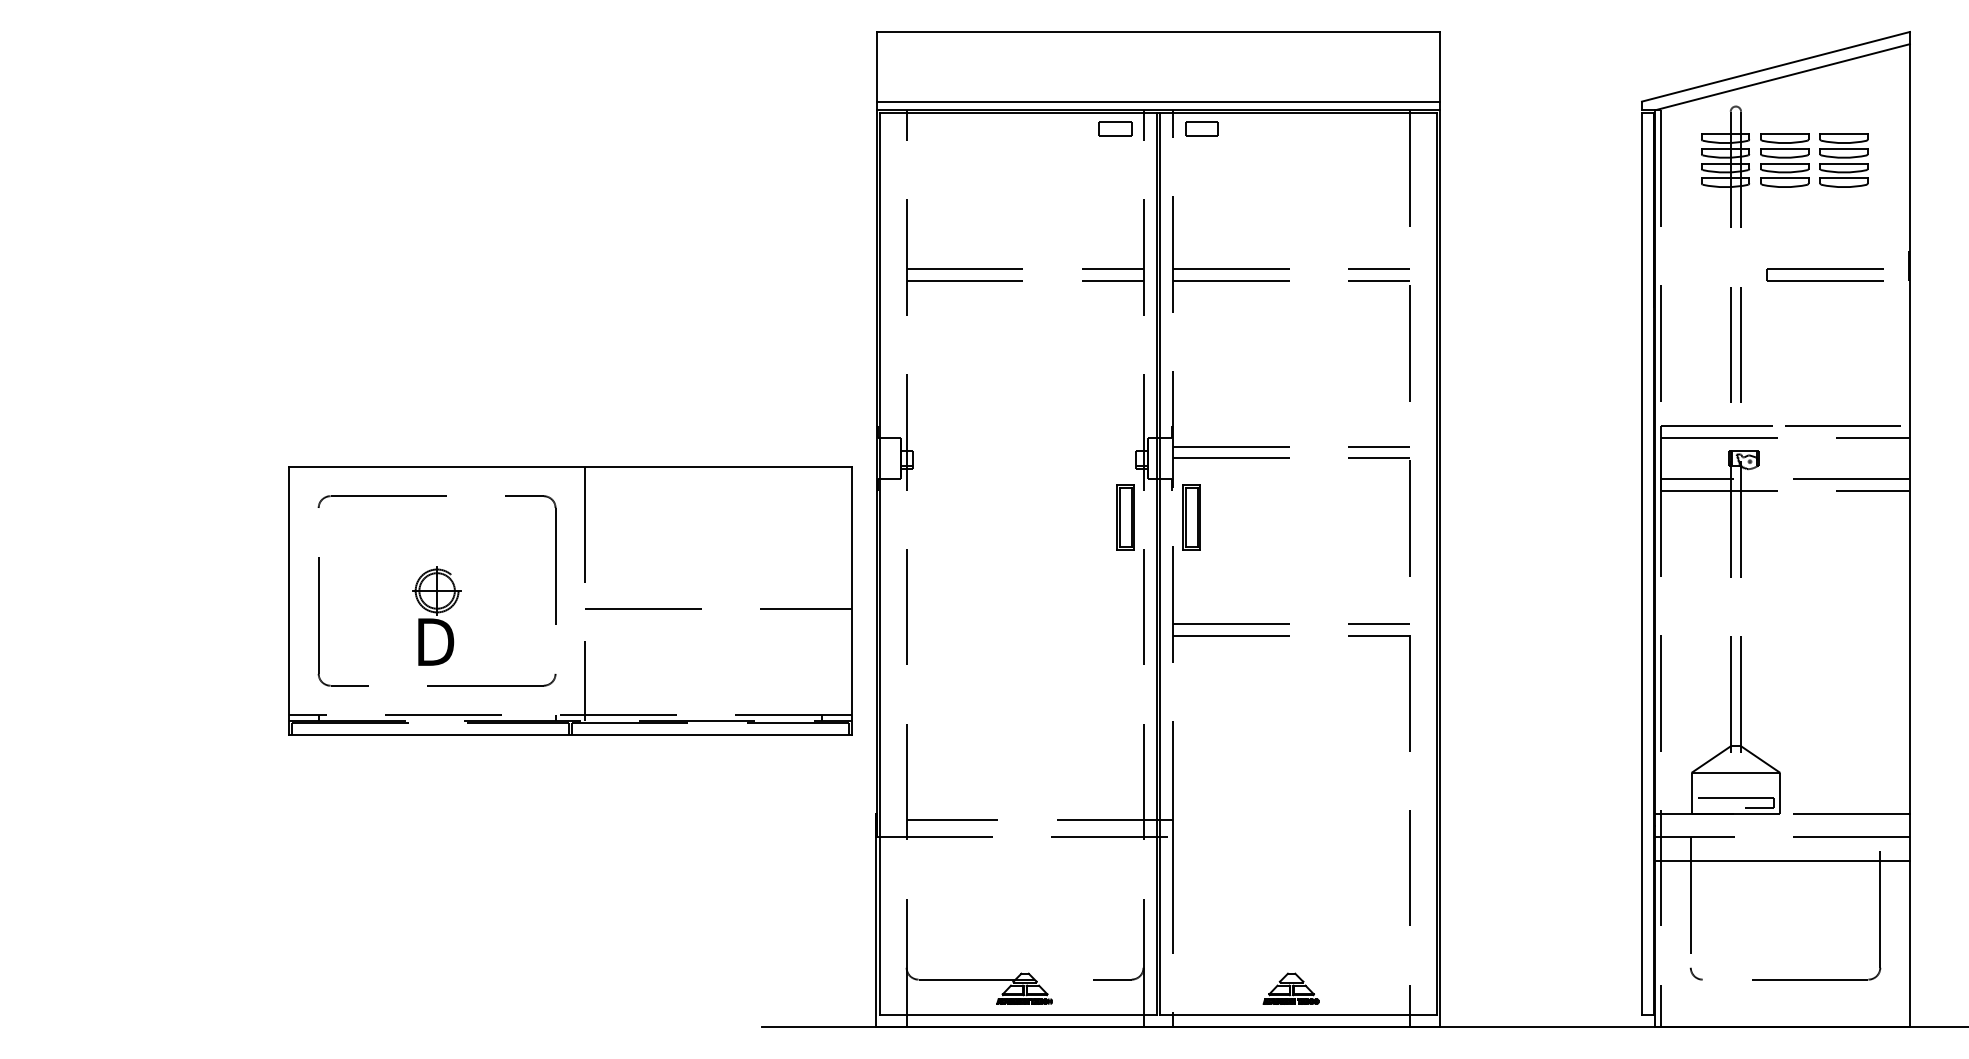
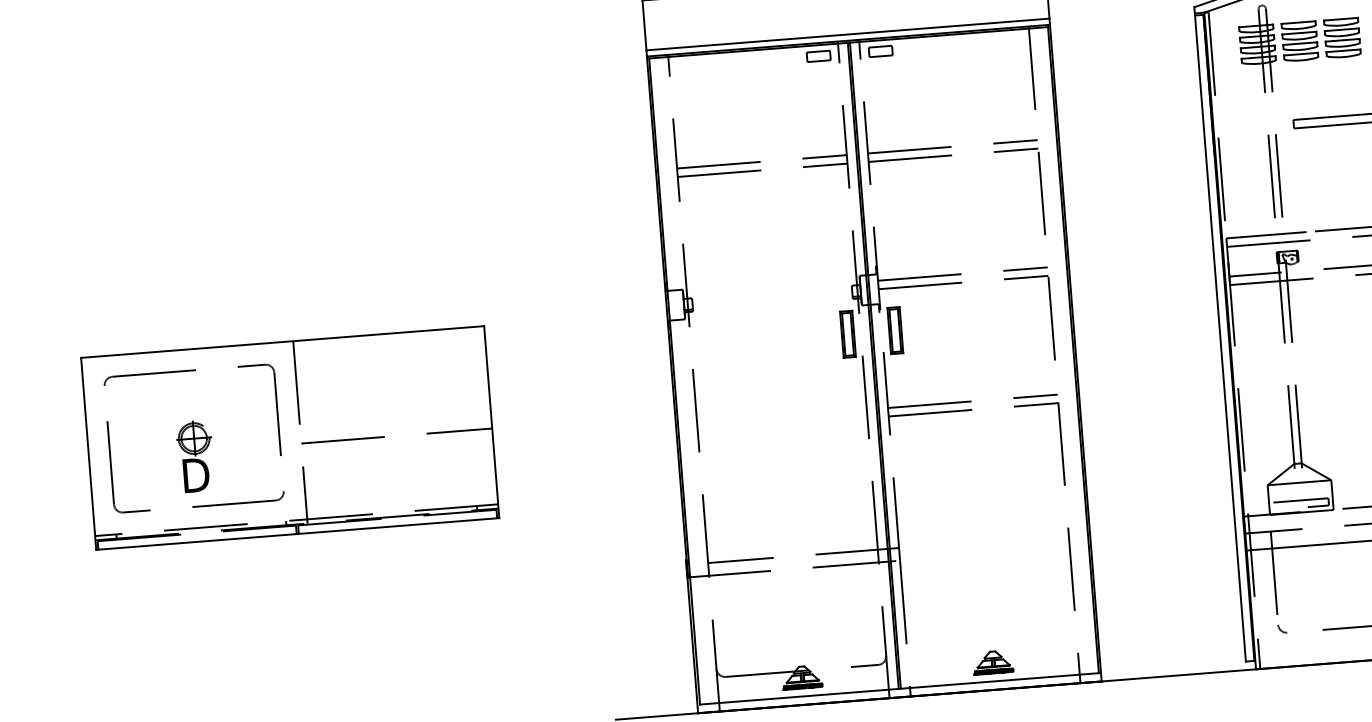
part: (570, 600) -> (290, 437), moved

